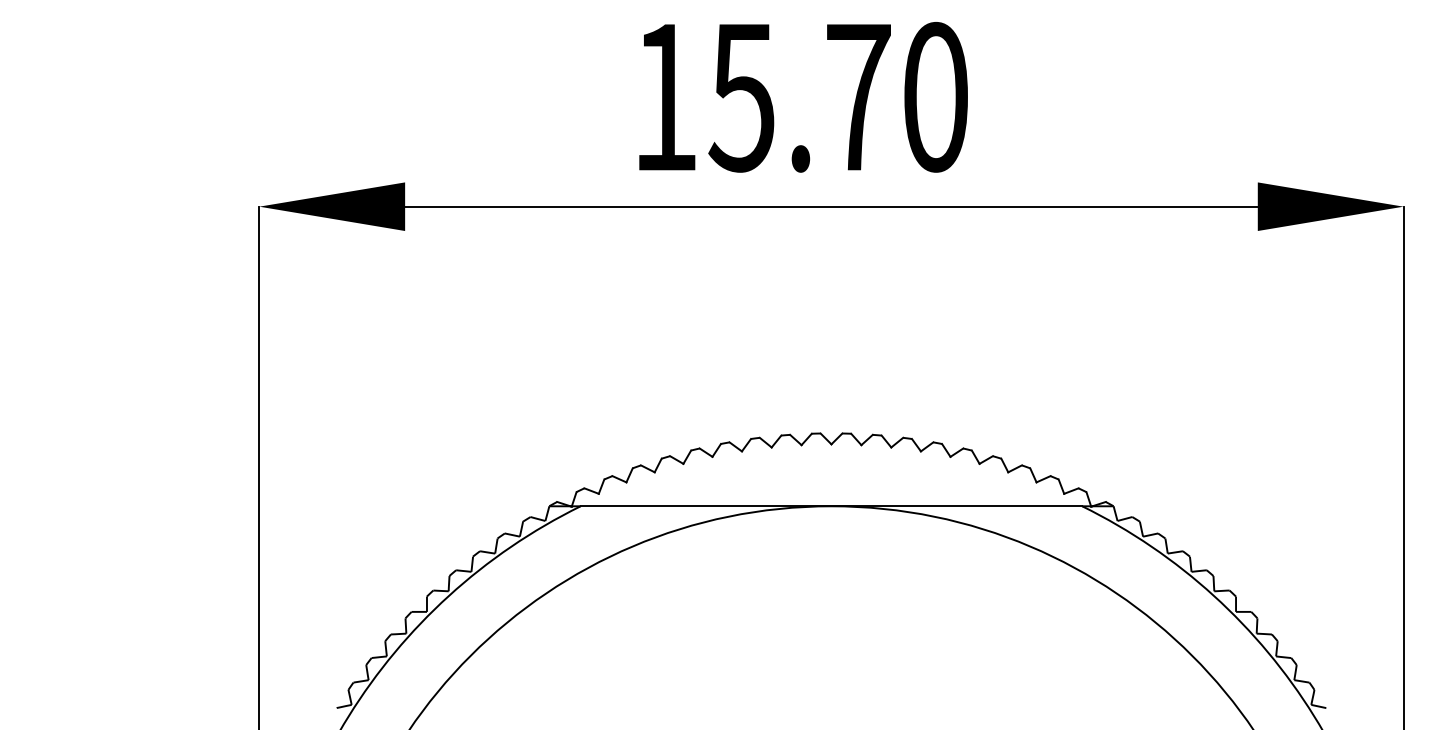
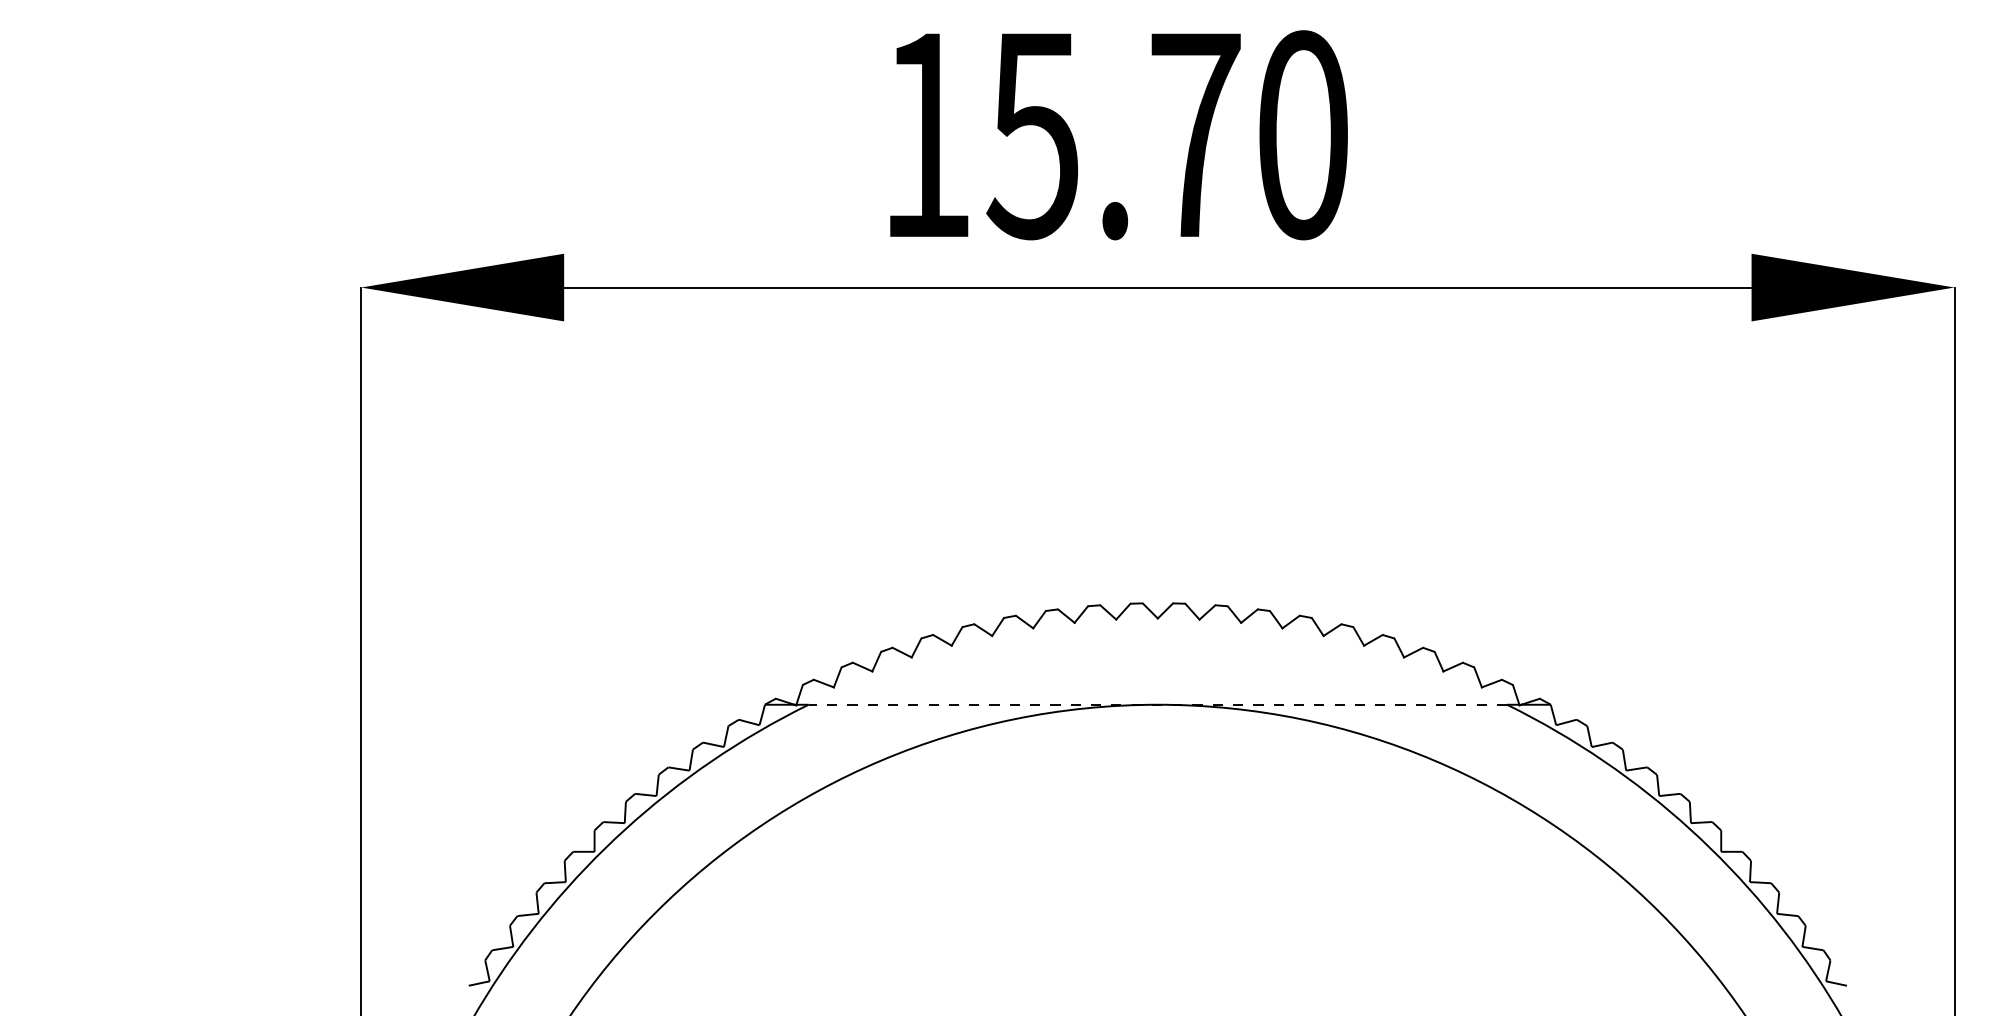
line: (831, 506) -> (1157, 704), solid -> dashed

